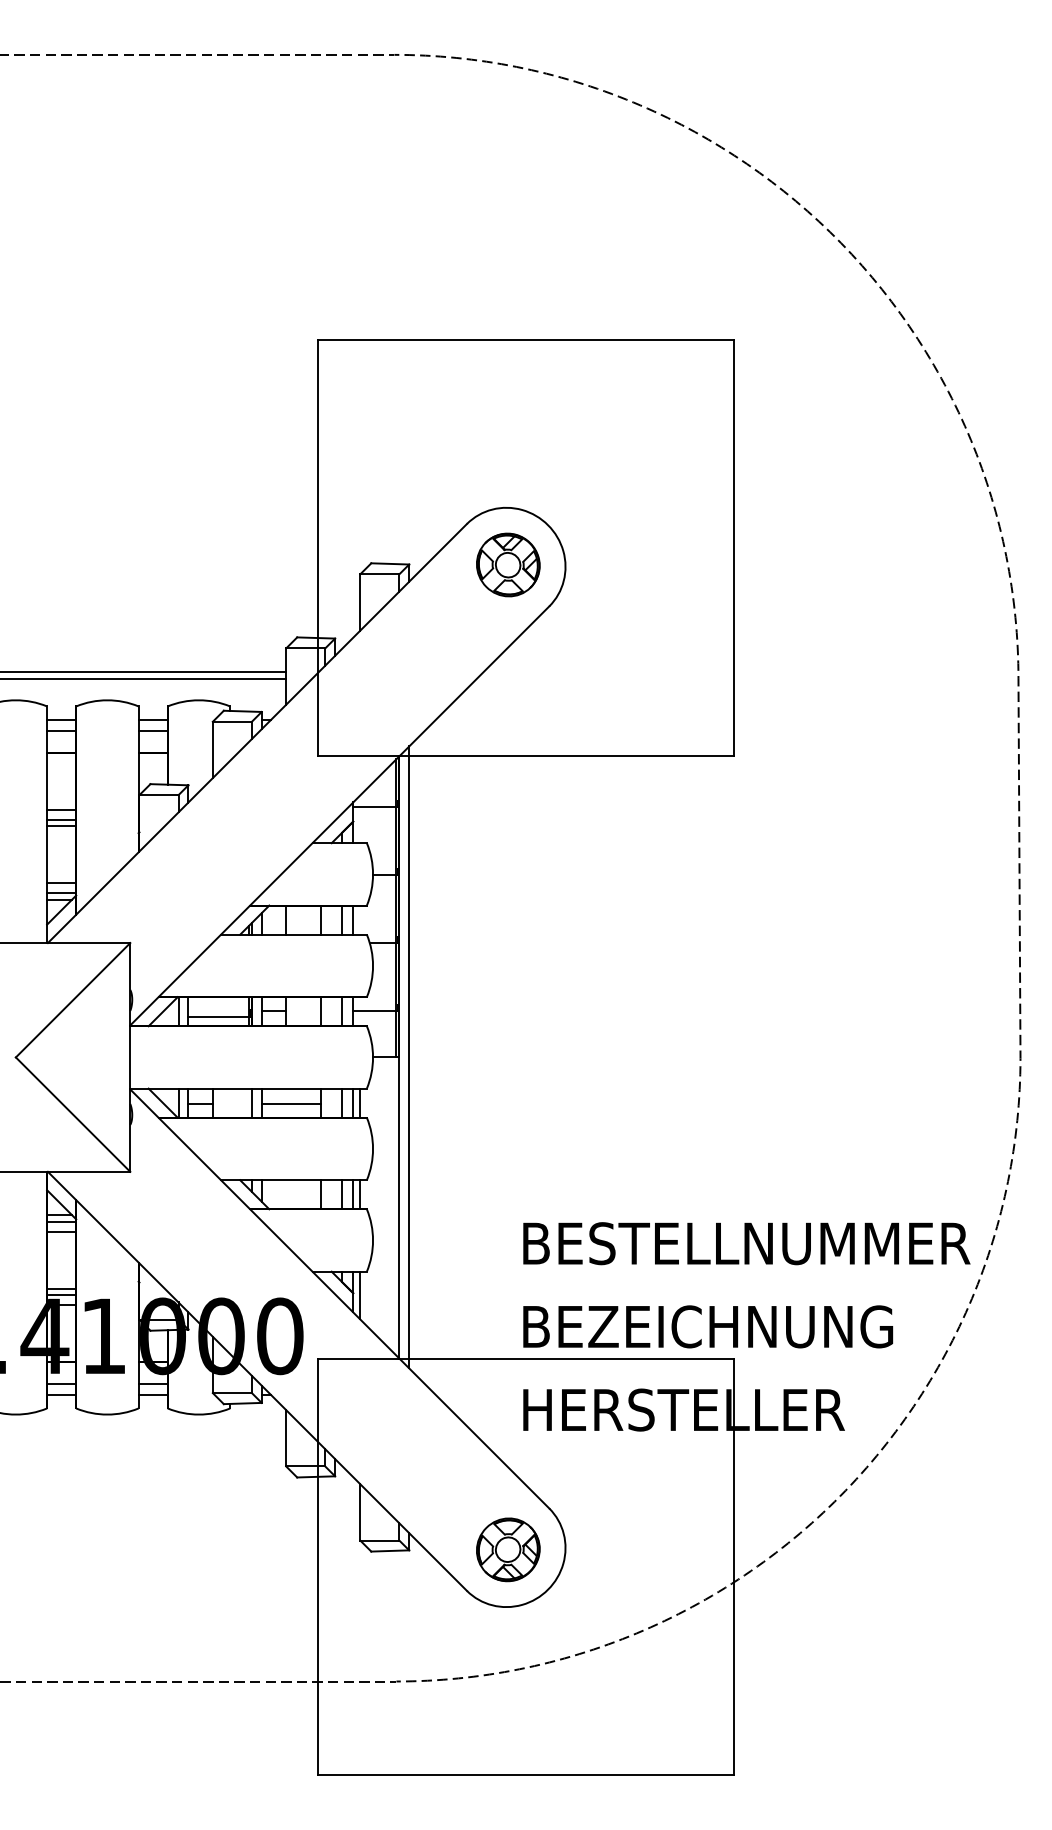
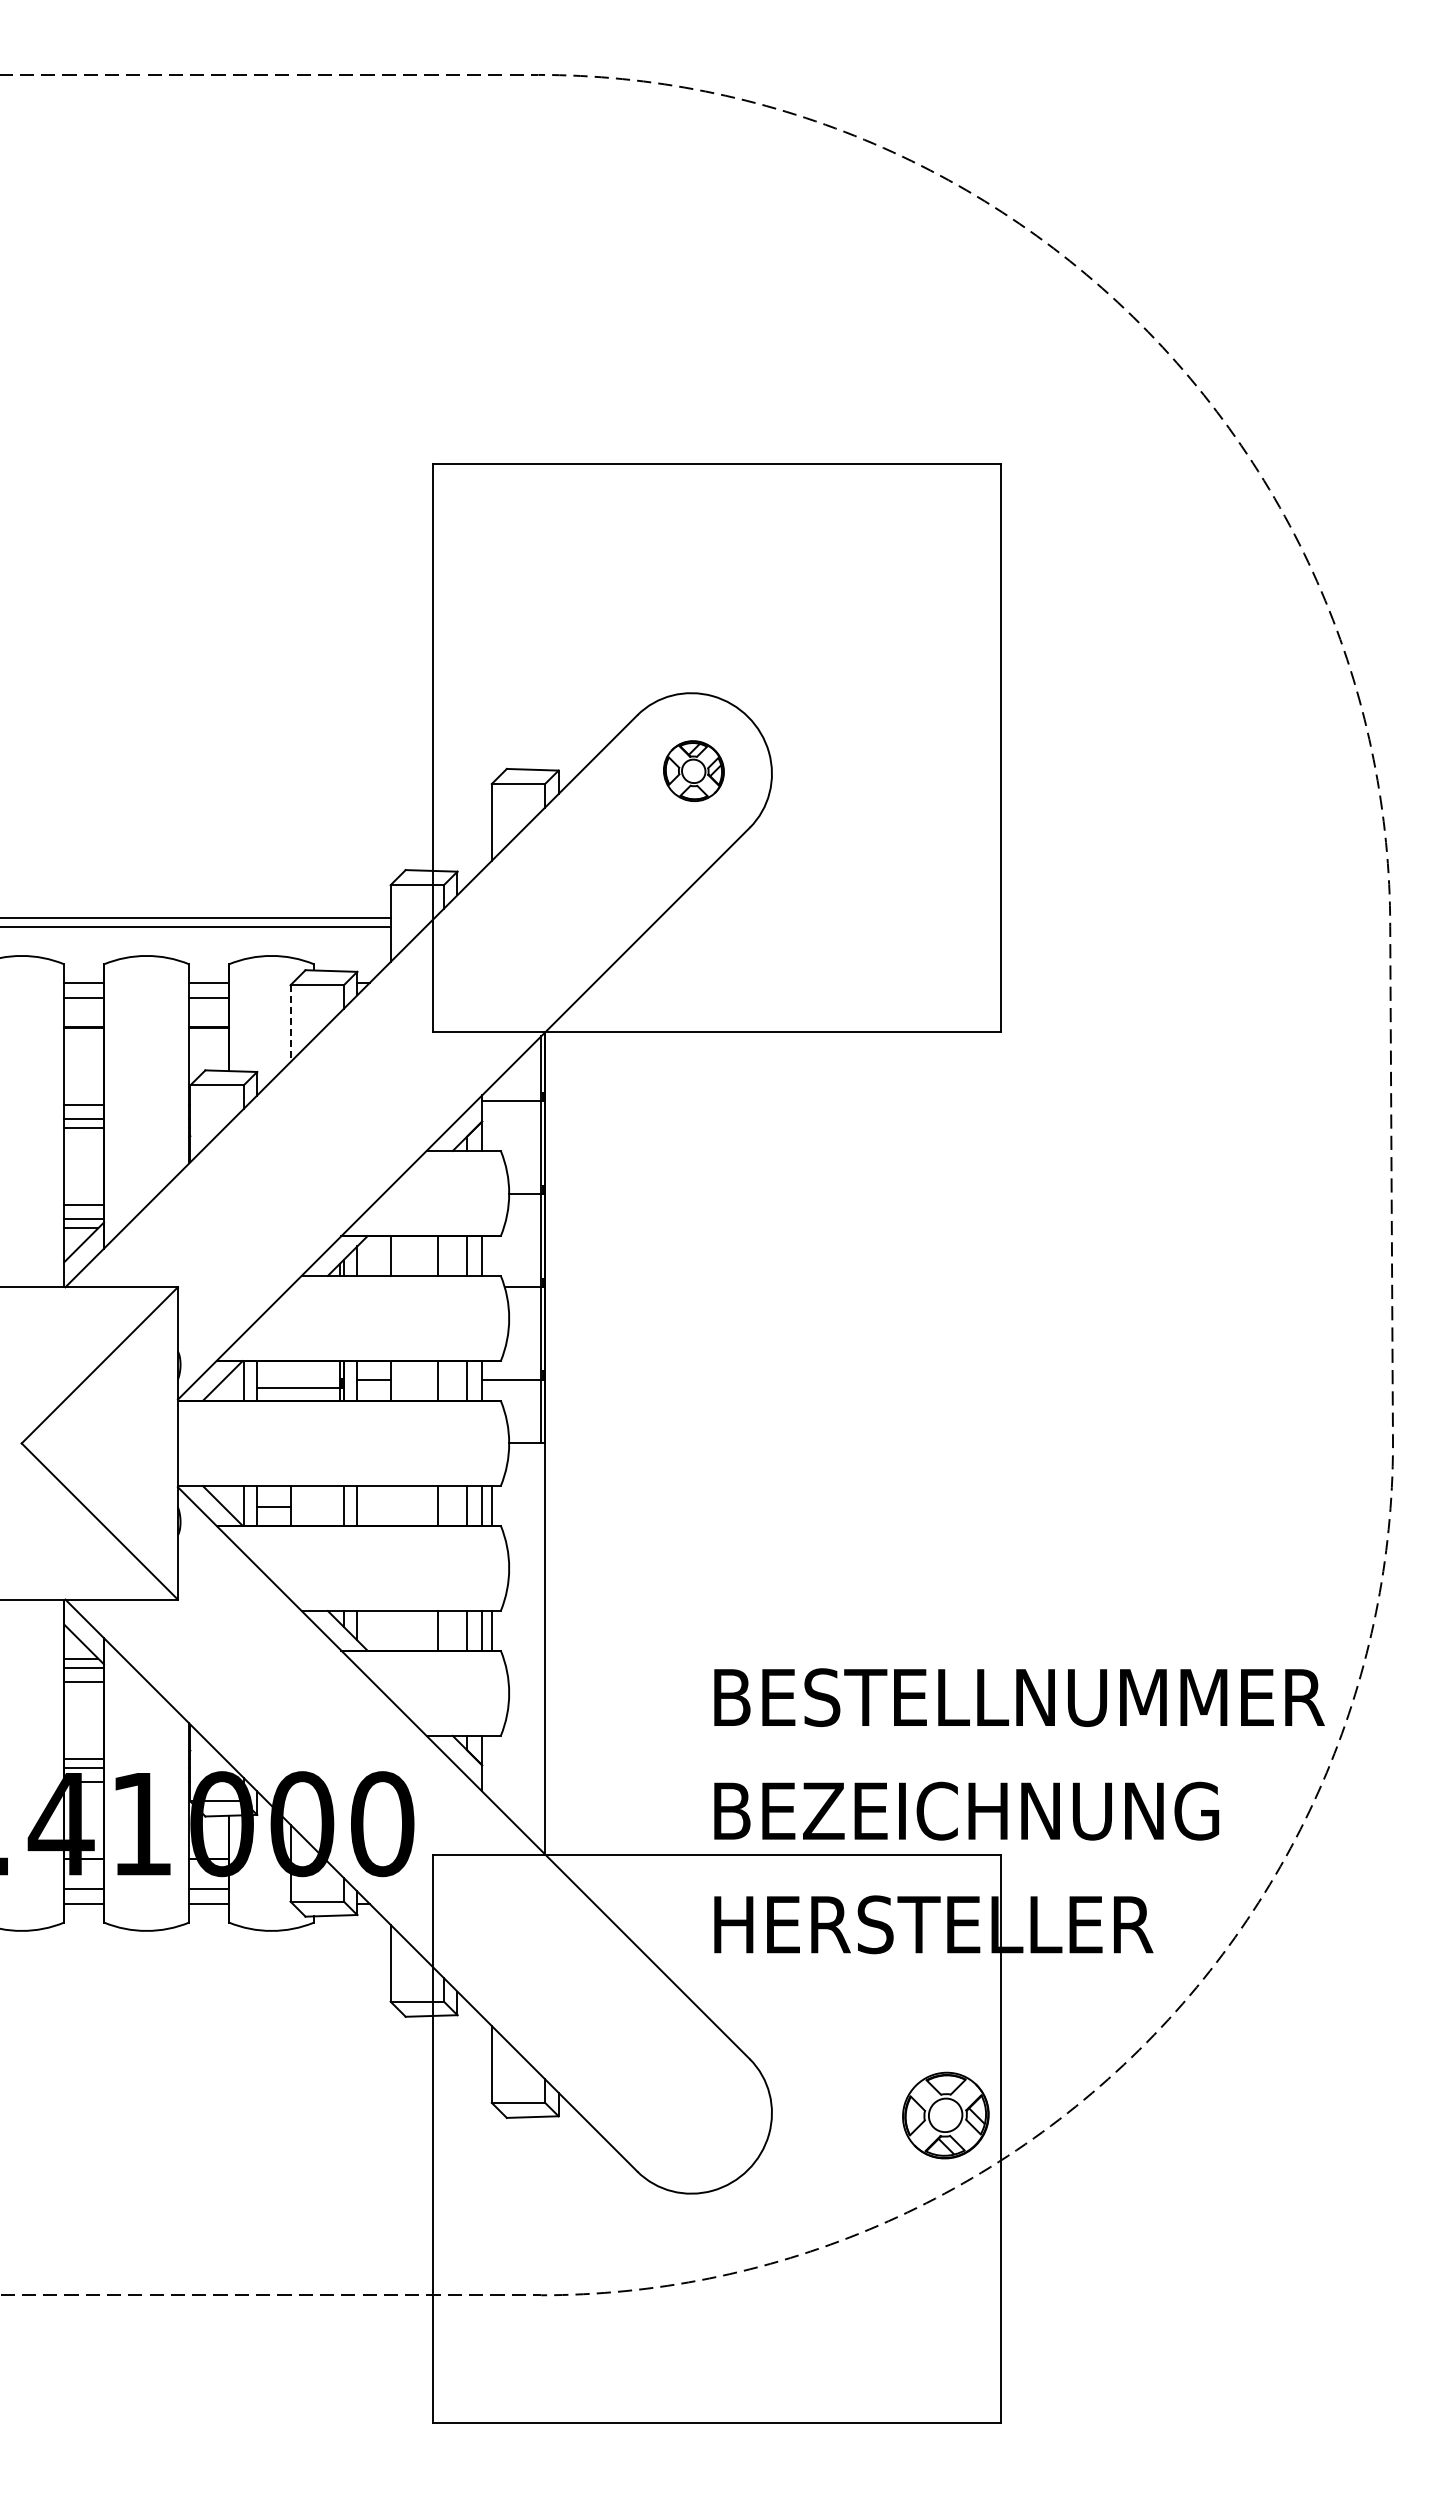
part: (508, 564) -> (693, 770), size x0.7
line: (212, 750) -> (290, 1024), solid -> dashed
line: (409, 1057) -> (558, 1443), removed
line: (291, 1103) -> (397, 1506), removed
line: (360, 1295) -> (491, 1768), removed
part: (508, 1549) -> (945, 2115), moved

